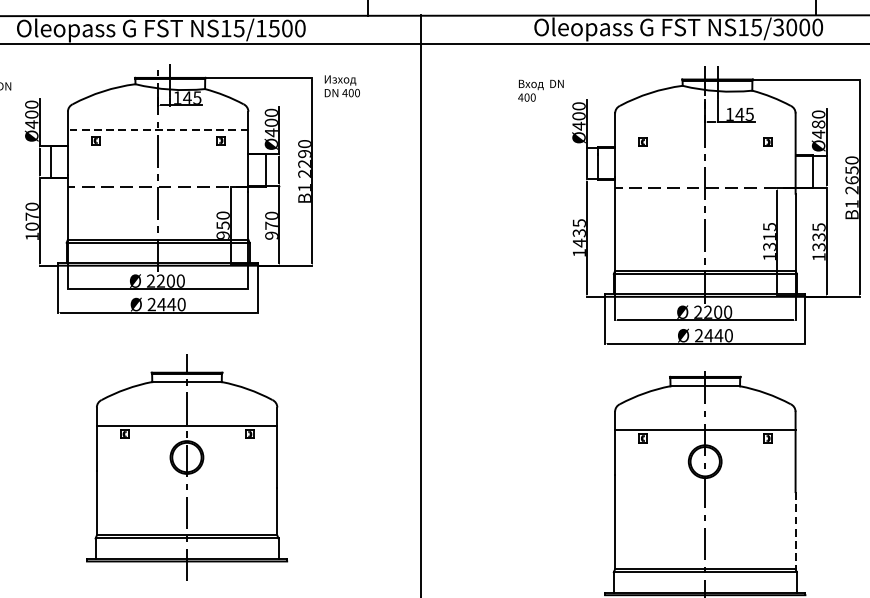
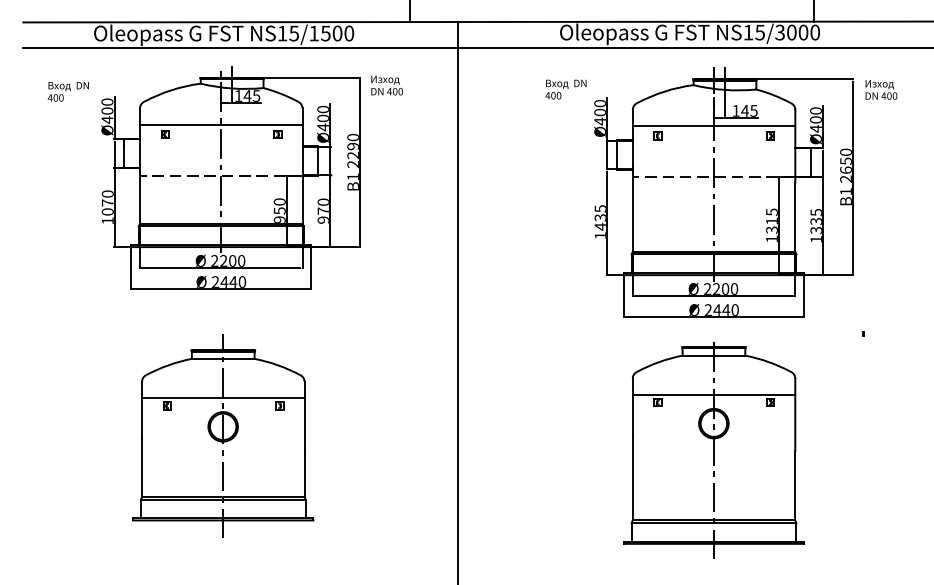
text: (819, 123) -> (816, 119), Ø480 -> Ø400
line: (157, 129) -> (220, 124), dashed -> solid
line: (704, 131) -> (713, 126), added
part: (187, 467) -> (223, 435), moved
line: (795, 530) -> (795, 485), dashed -> solid

